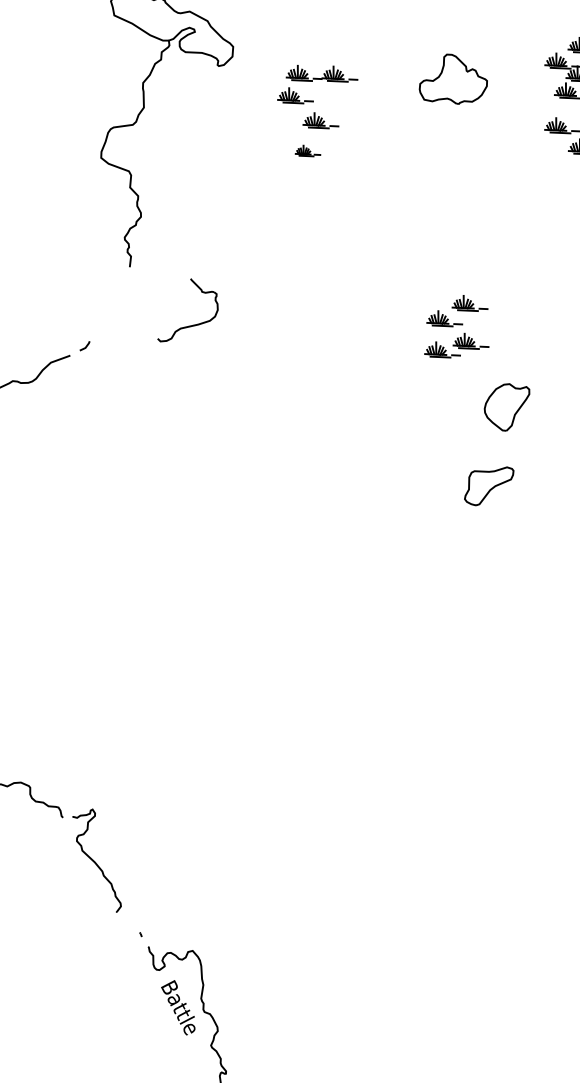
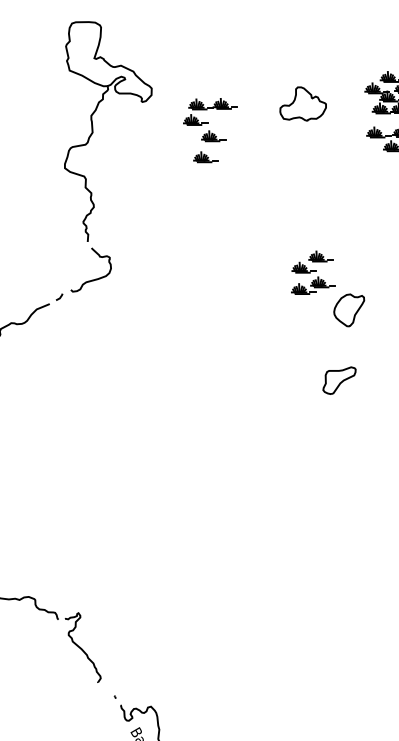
part: (307, 151) -> (205, 157), size x1.43
part: (189, 324) -> (92, 279), moved
part: (507, 407) -> (349, 310), moved

